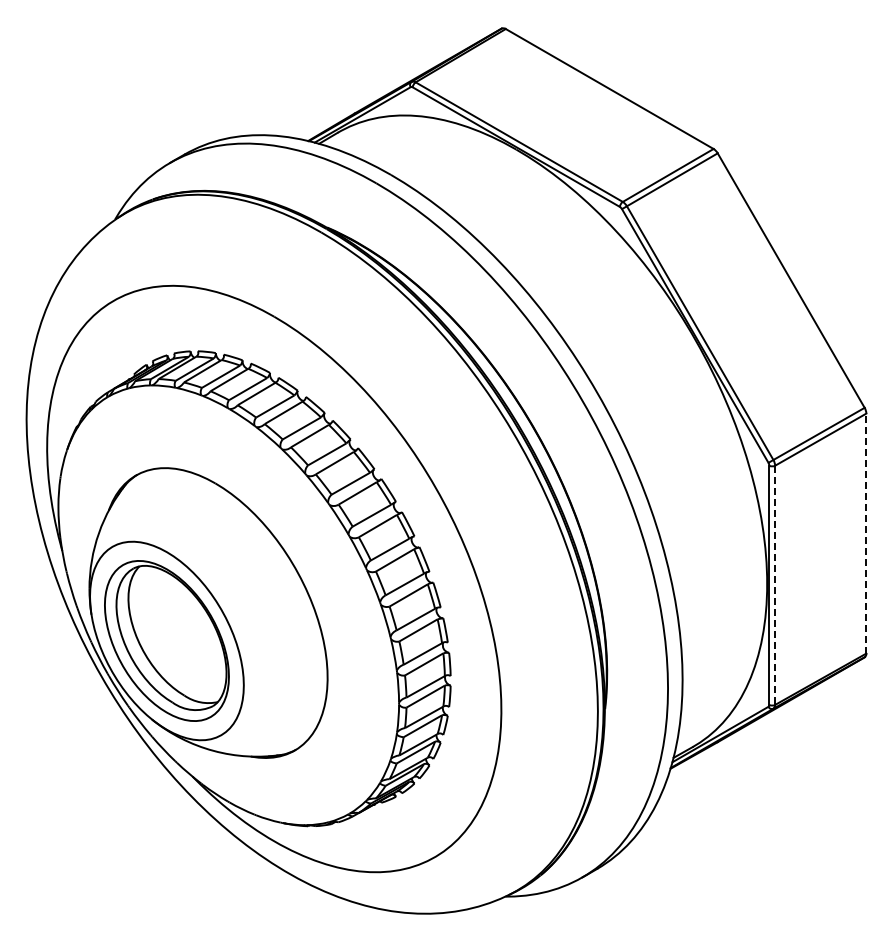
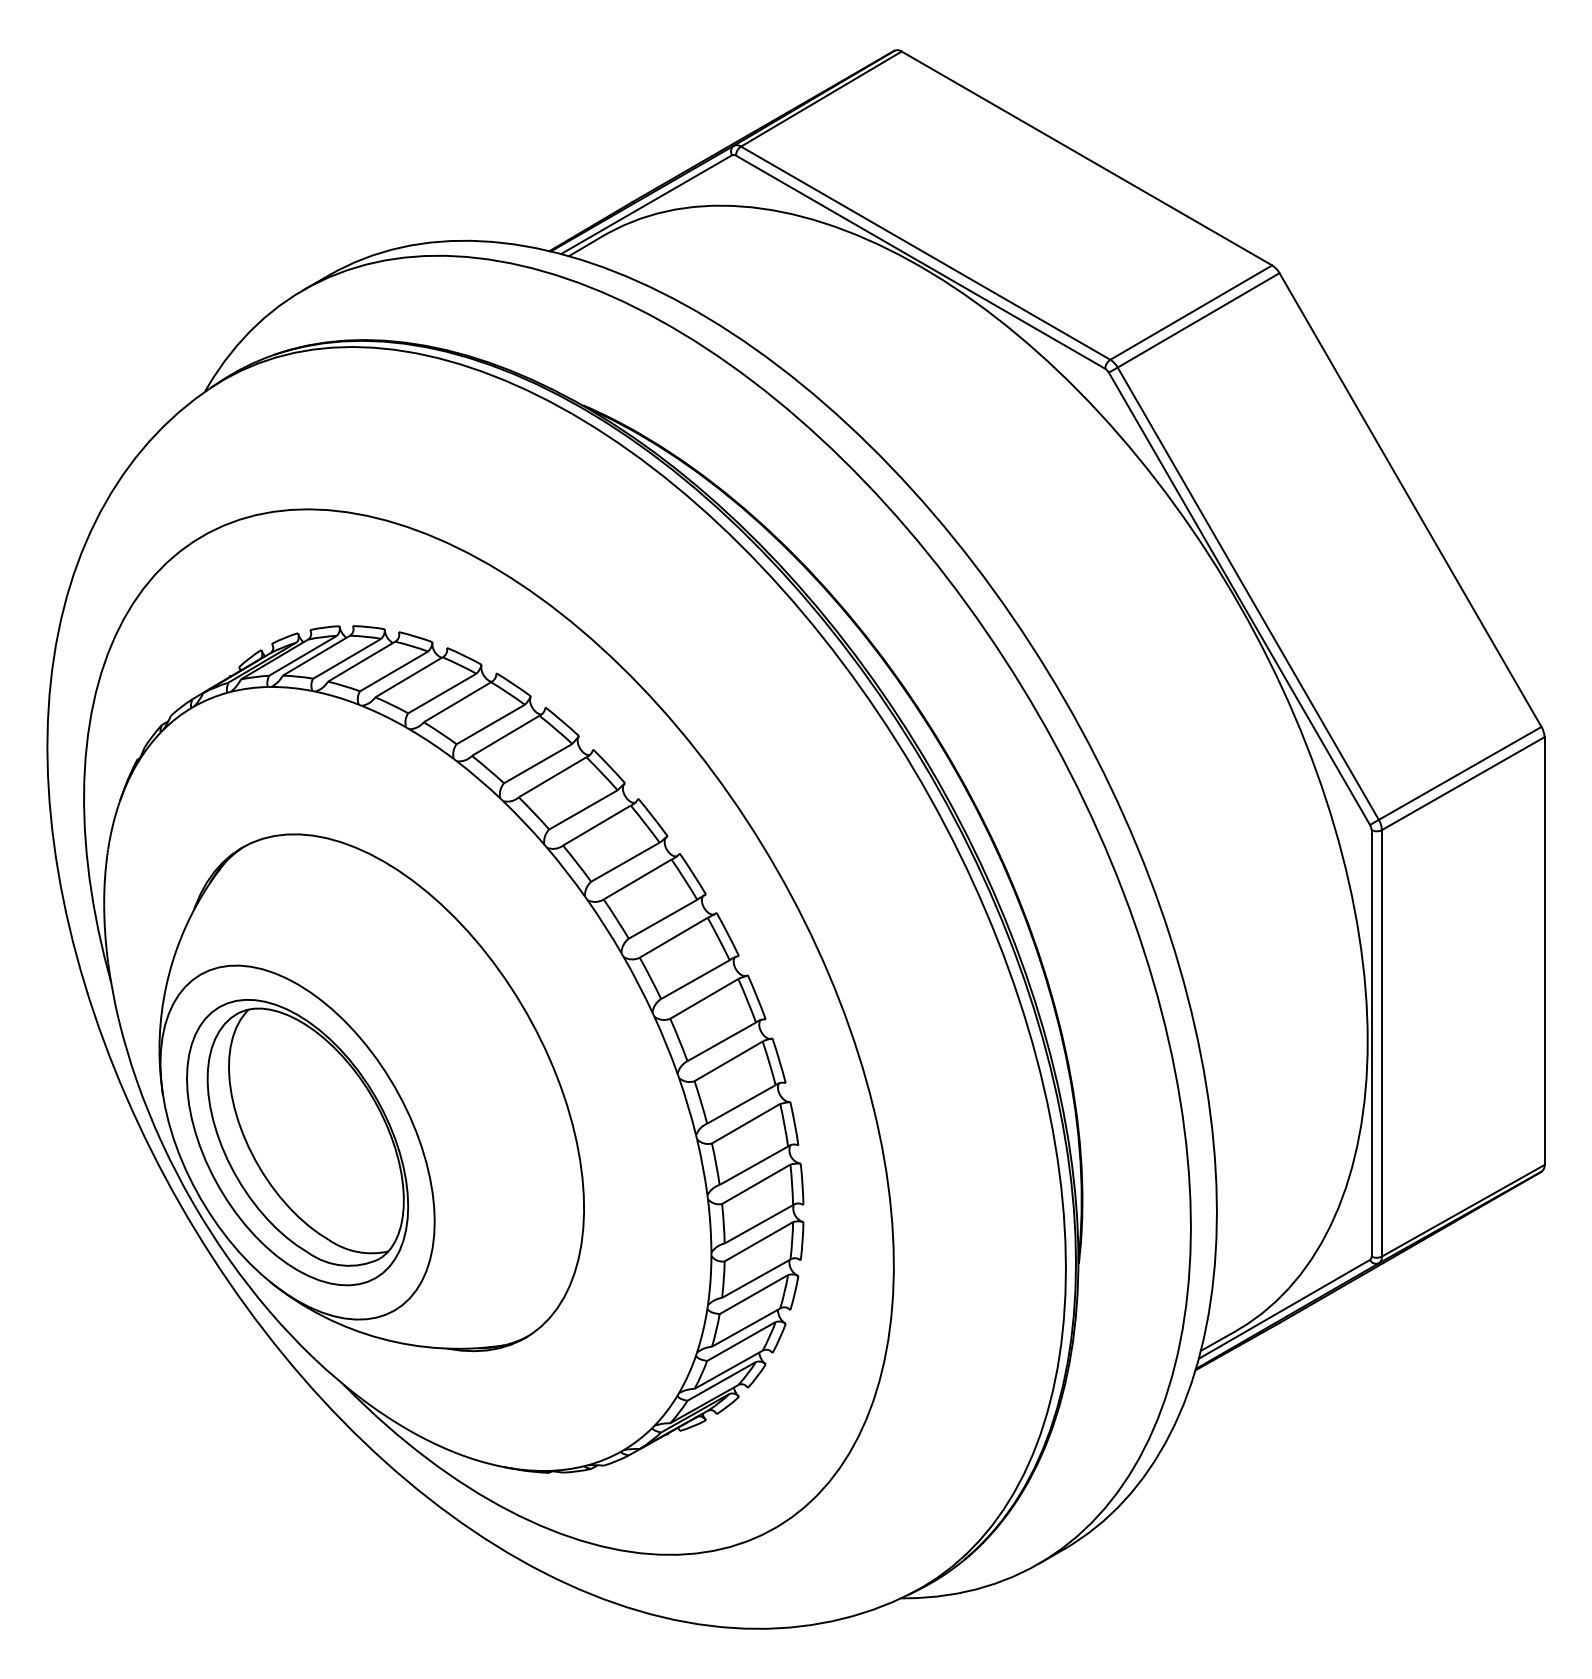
line: (866, 533) -> (1544, 950), dashed -> solid
line: (775, 585) -> (1382, 1043), dashed -> solid

